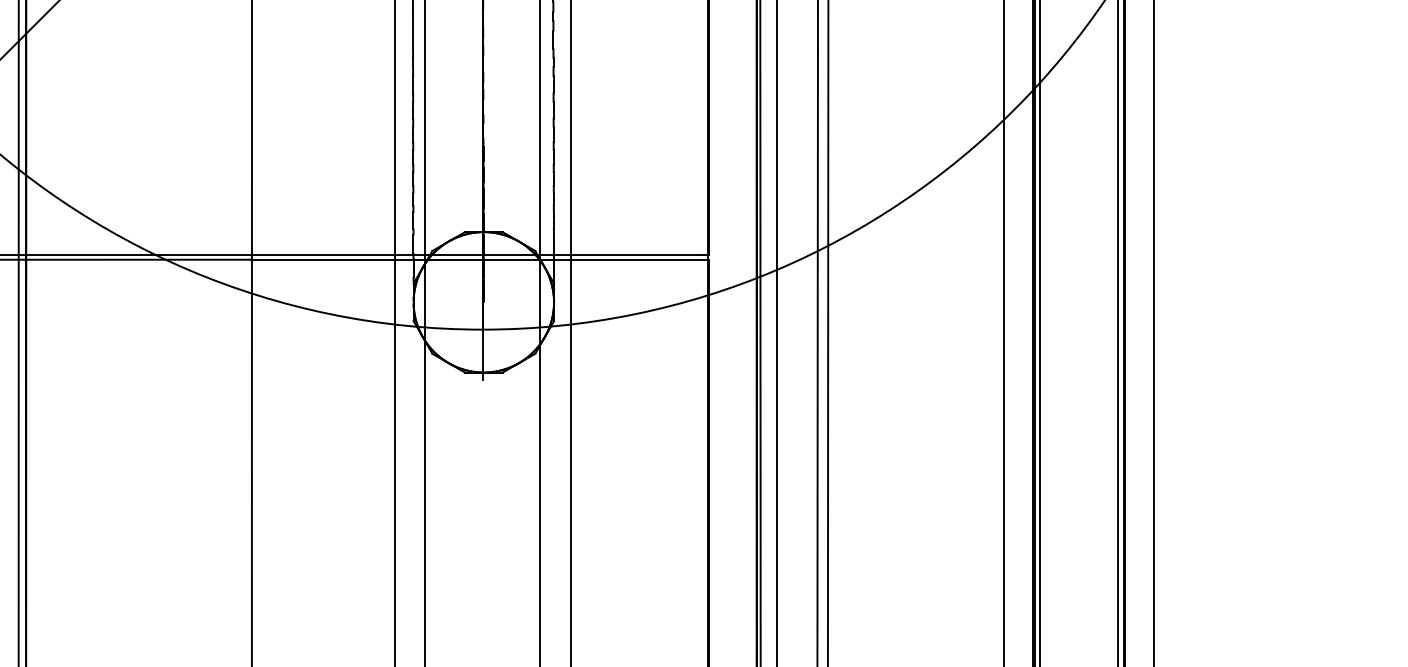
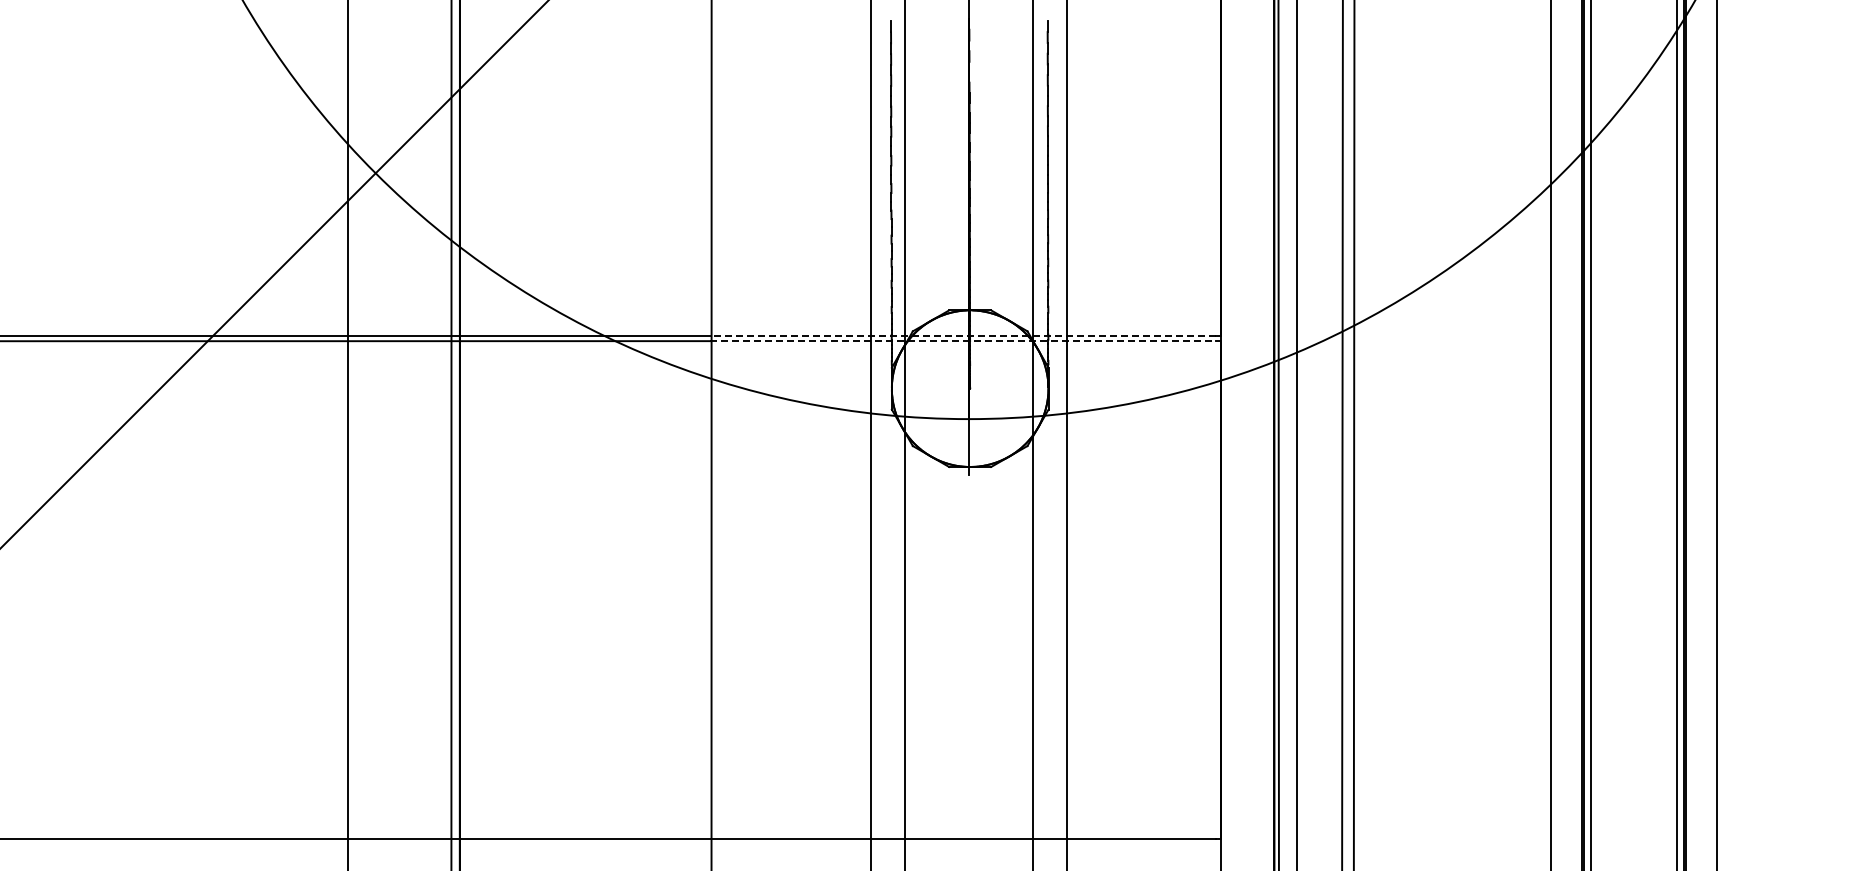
line: (477, 254) -> (963, 335), solid -> dashed
line: (477, 260) -> (963, 341), solid -> dashed

